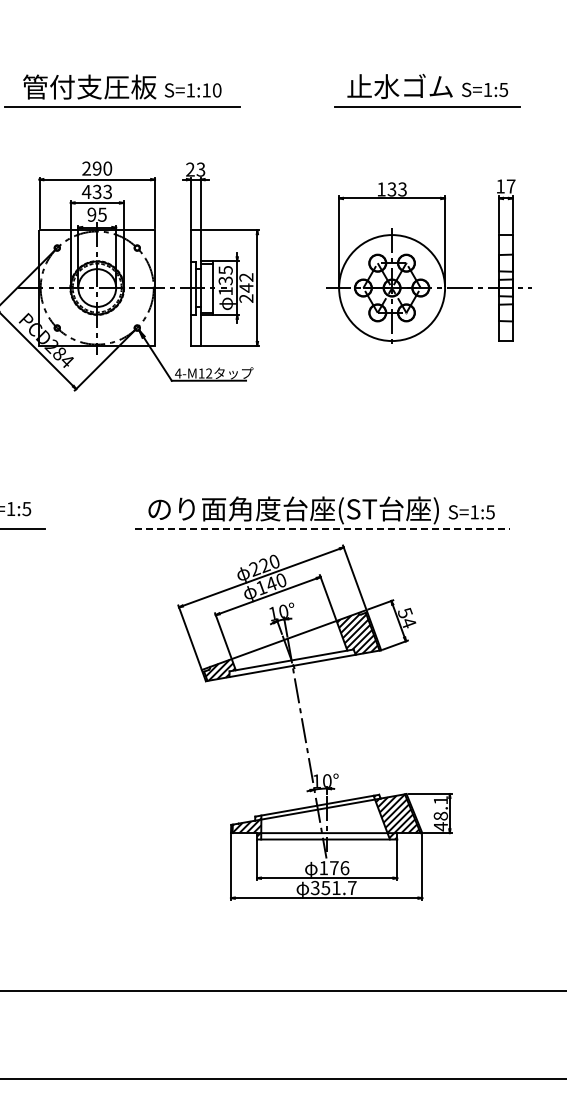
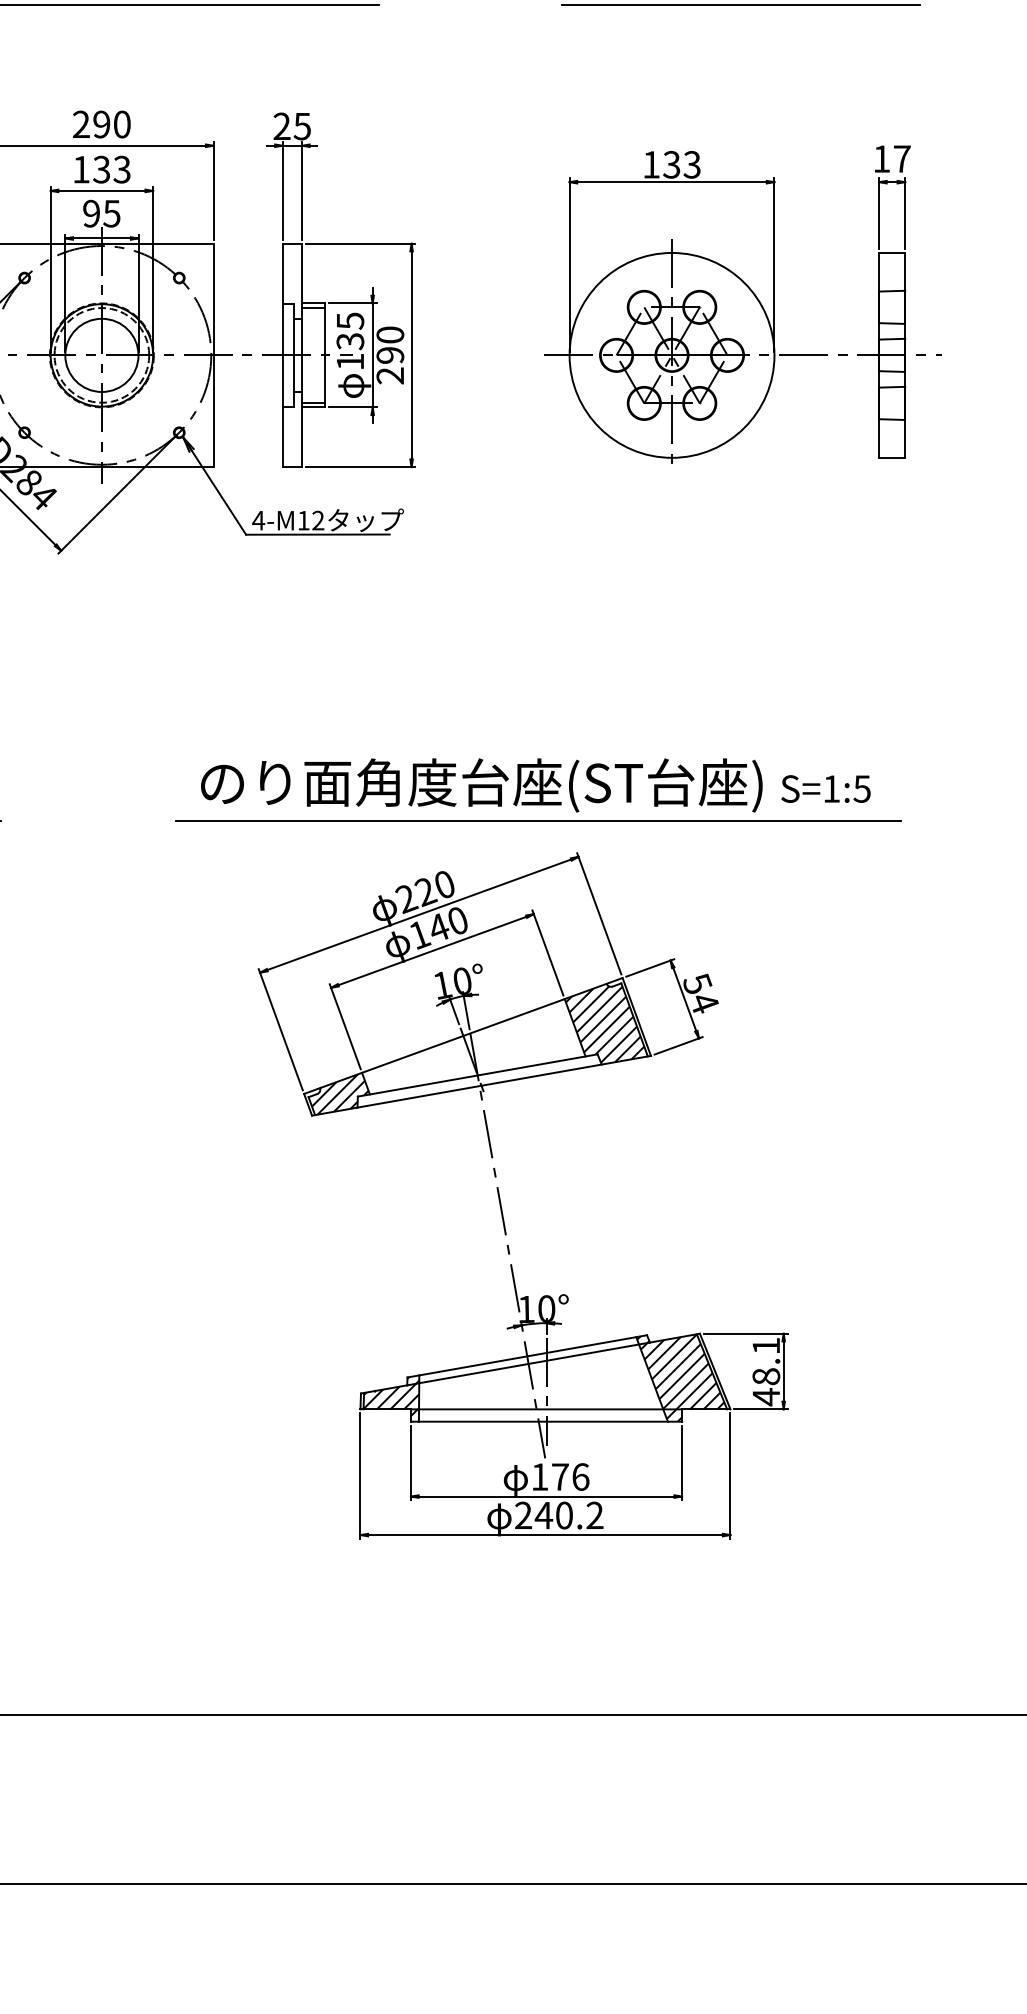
text: (201, 168) -> (303, 124), 23 -> 25
text: (86, 191) -> (81, 168), 433 -> 133
text: (246, 282) -> (390, 344), 242 -> 290
line: (323, 528) -> (539, 820), dashed -> solid
text: (333, 887) -> (558, 1514), 351.7 -> 240.2

